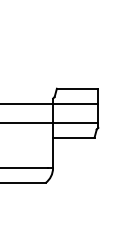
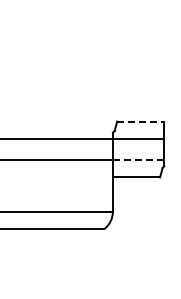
line: (77, 88) -> (140, 121), solid -> dashed
line: (75, 122) -> (138, 160), solid -> dashed

